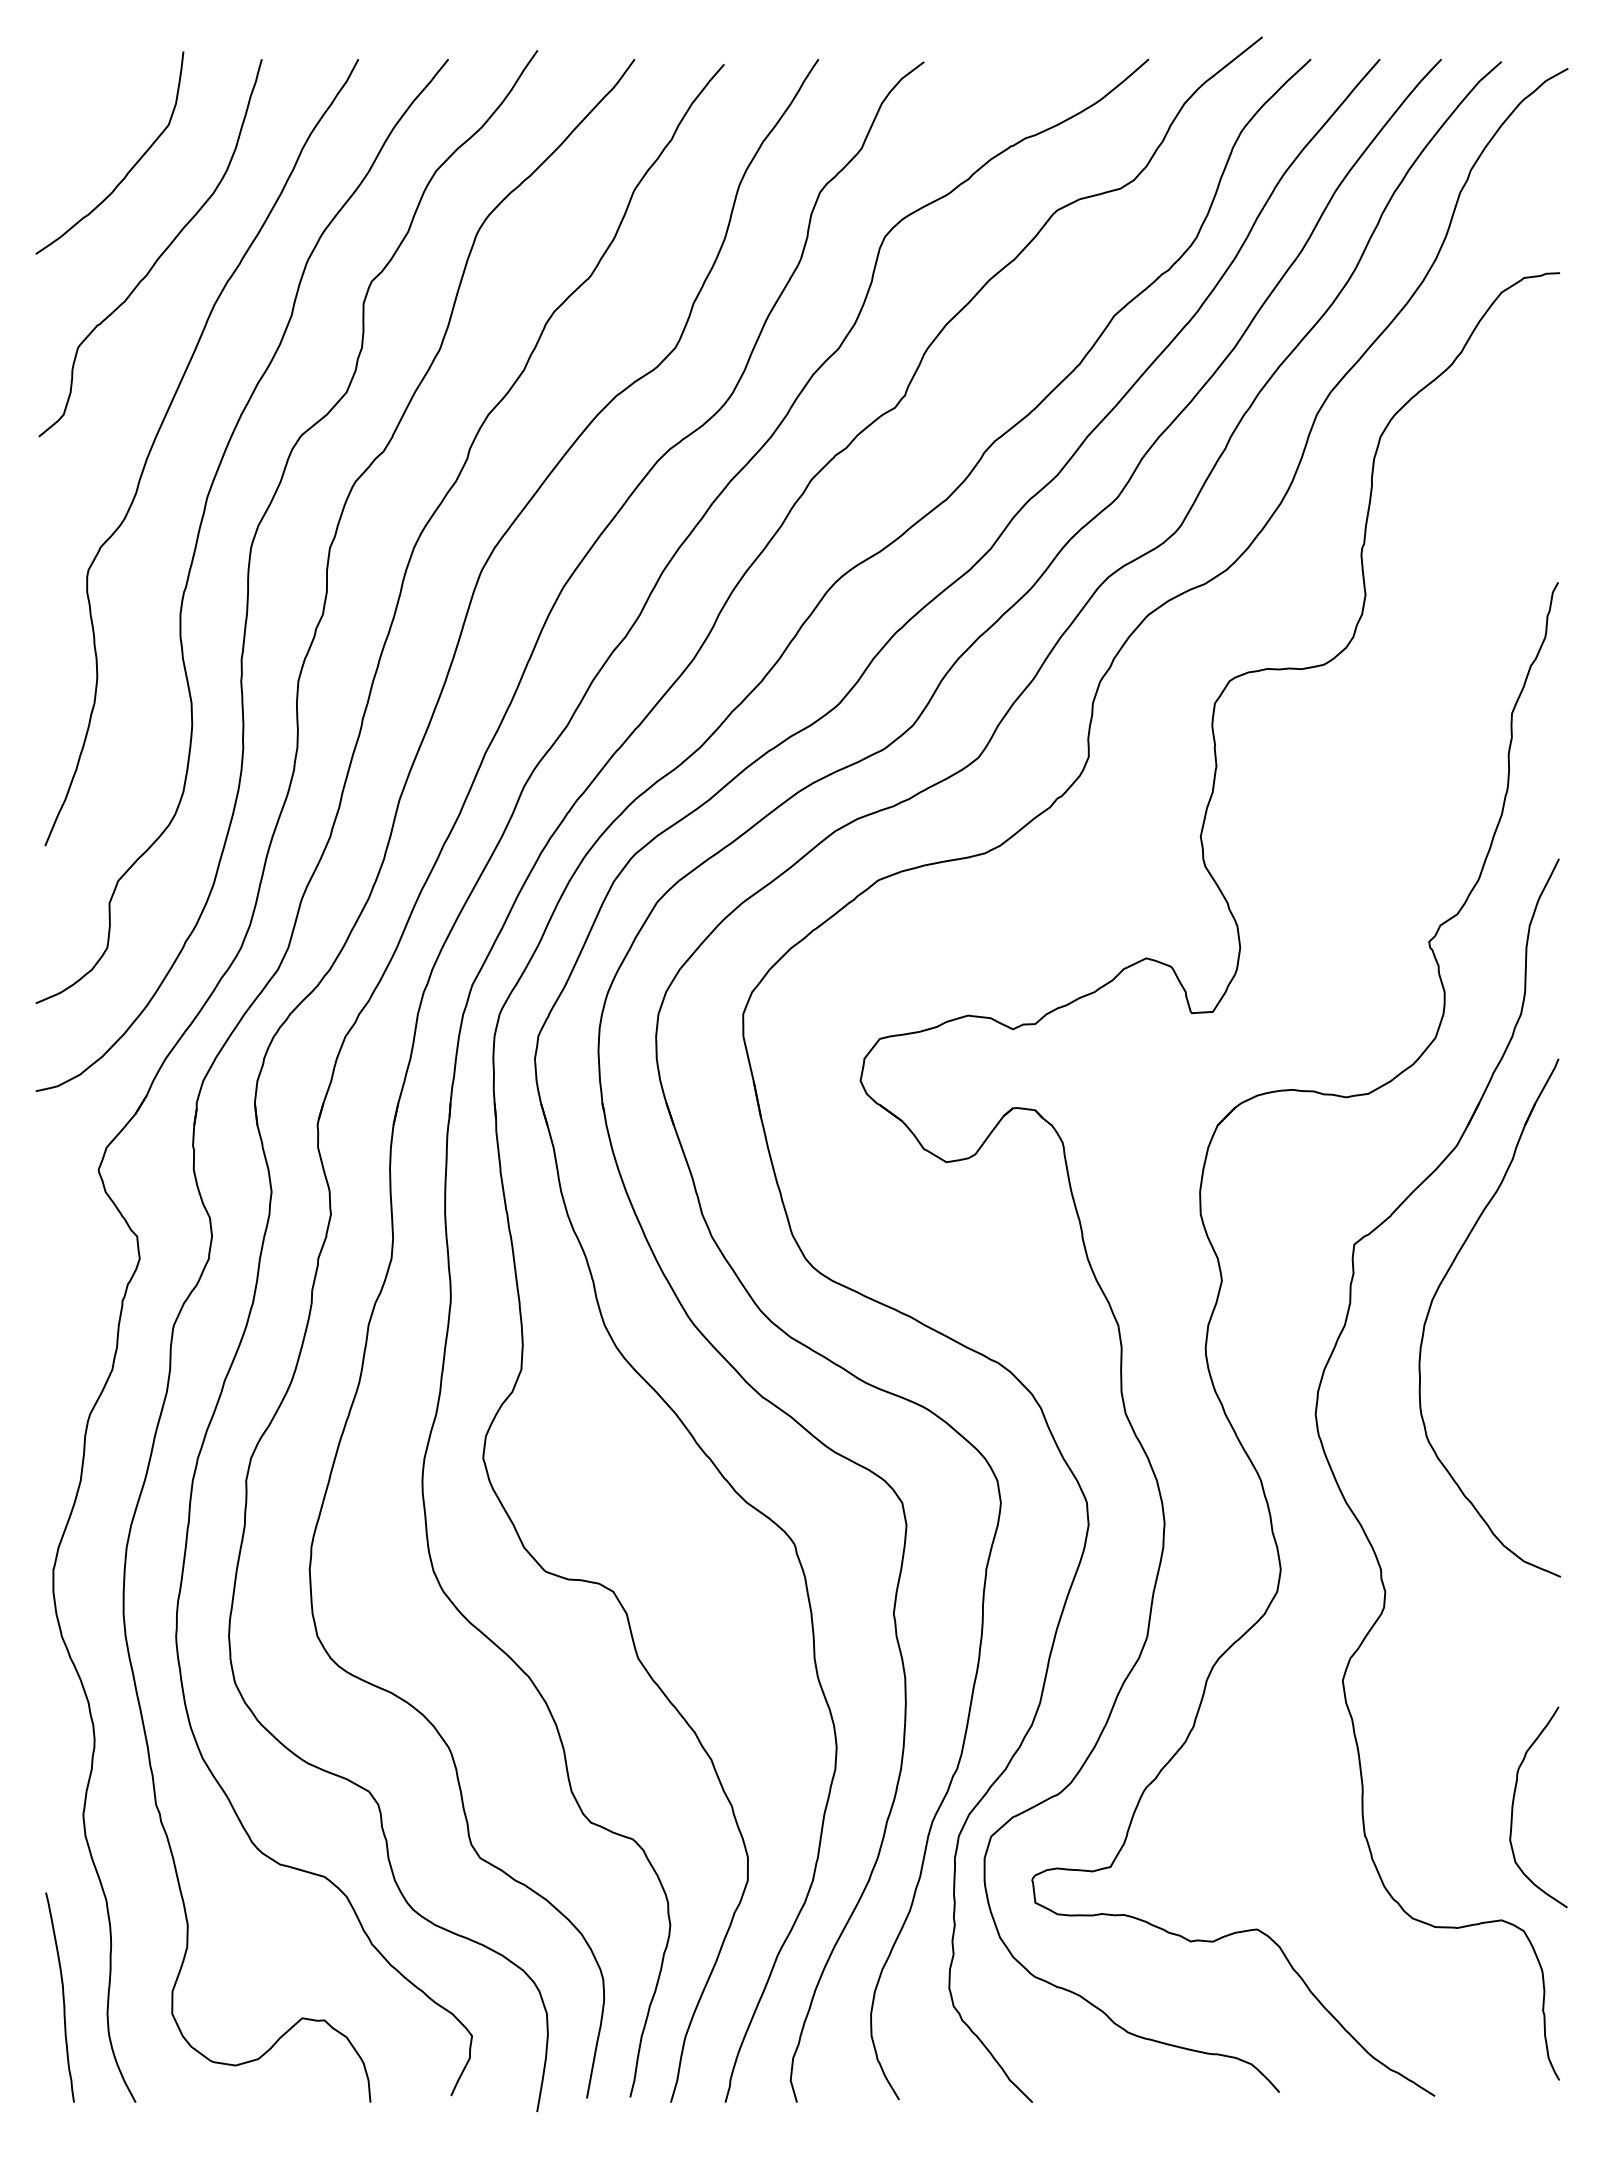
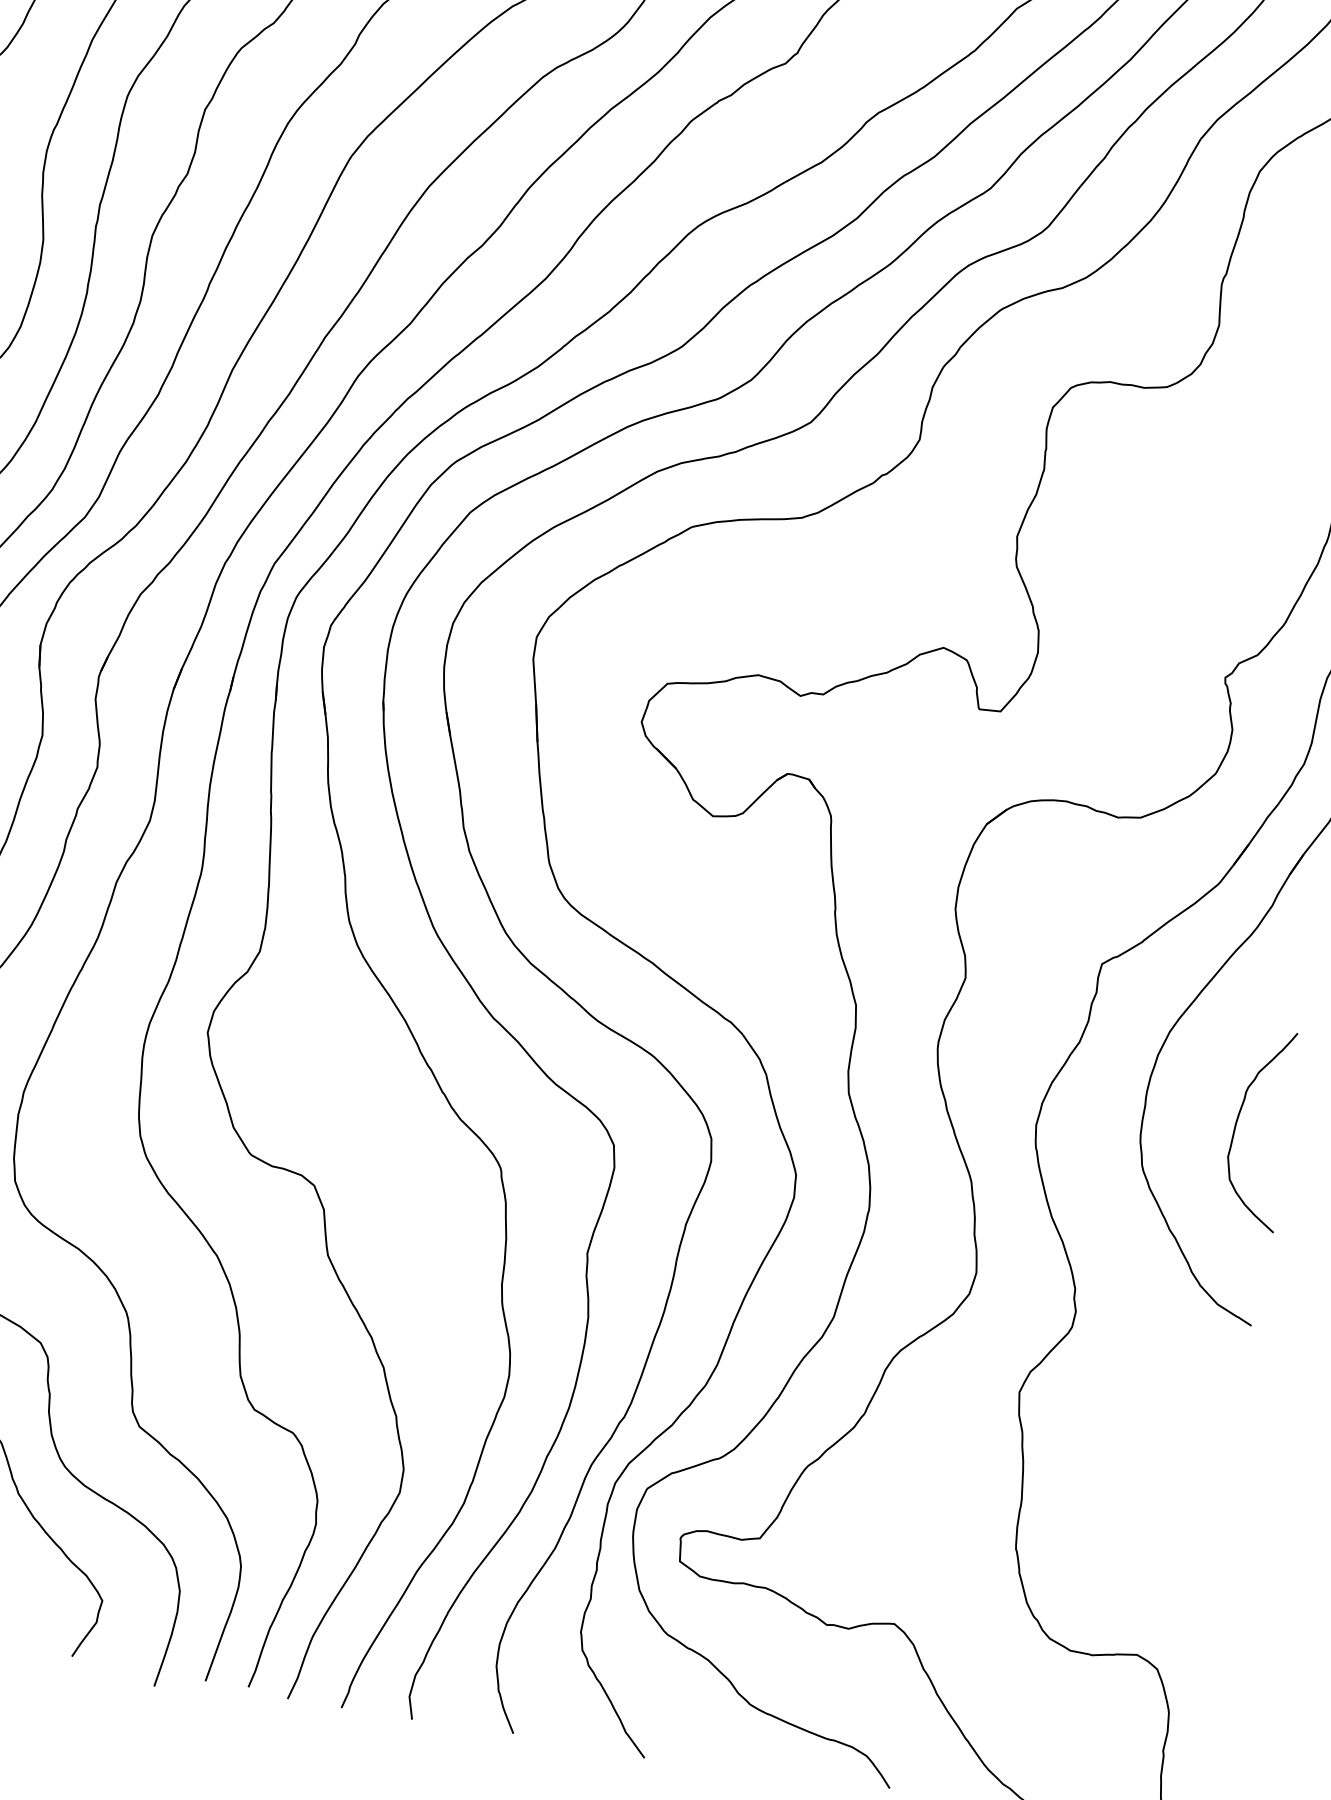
curve: (1514, 1801) -> (1238, 1119), moved

